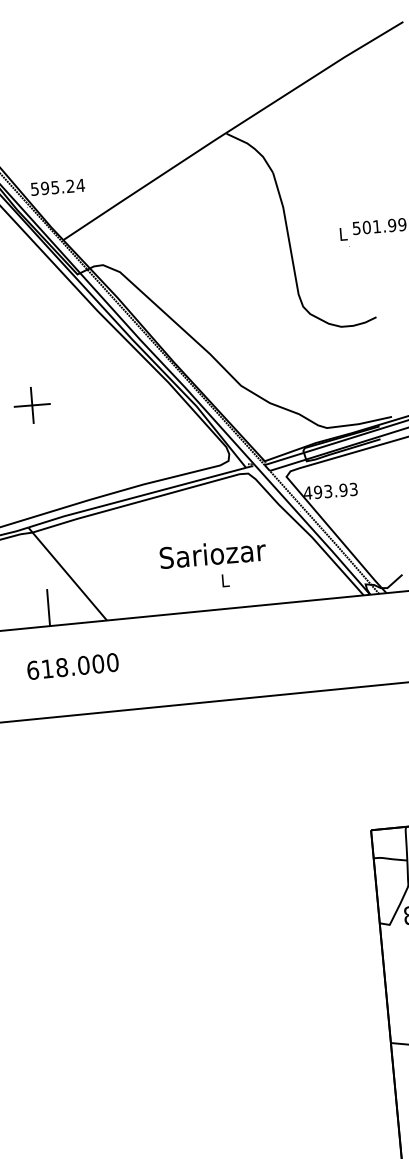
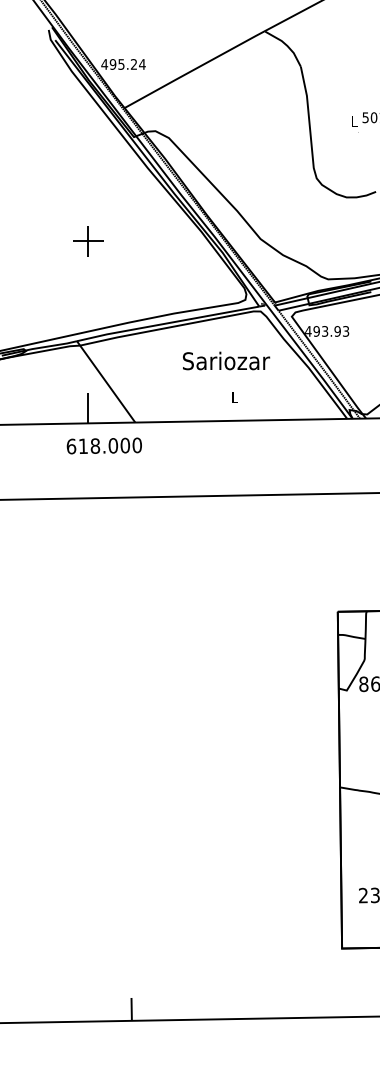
text: (34, 189) -> (104, 64), 595.24 -> 495.24
text: (212, 553) -> (226, 360), moved
text: (71, 666) -> (103, 445), moved

